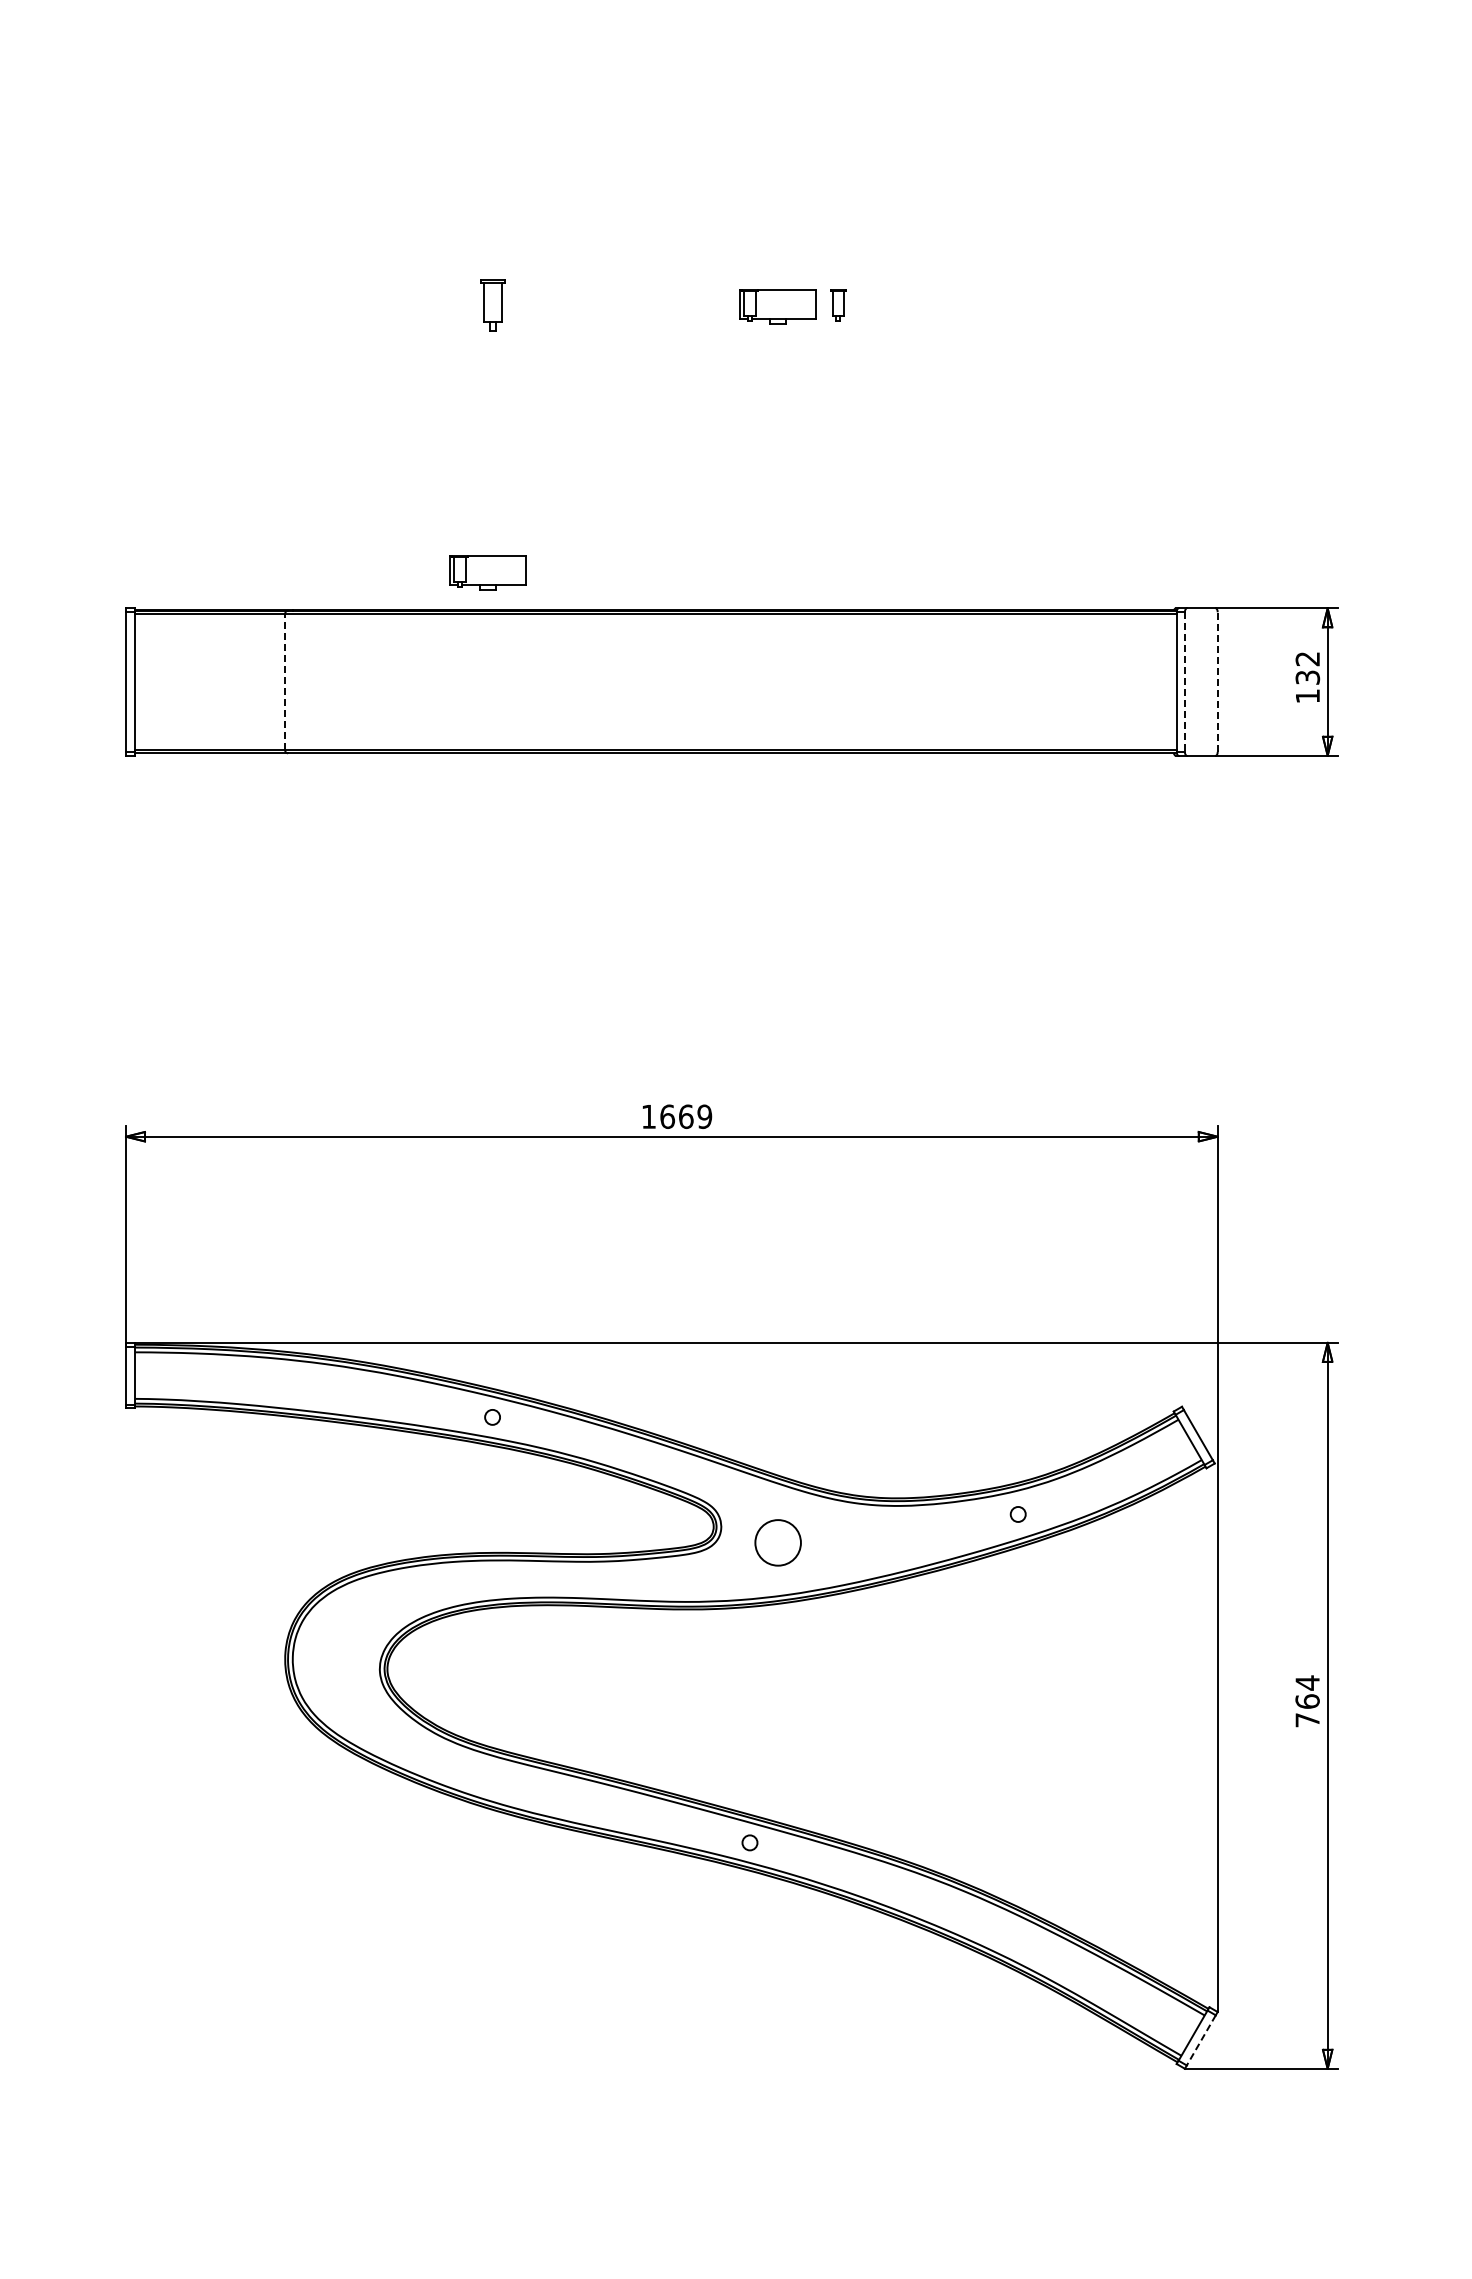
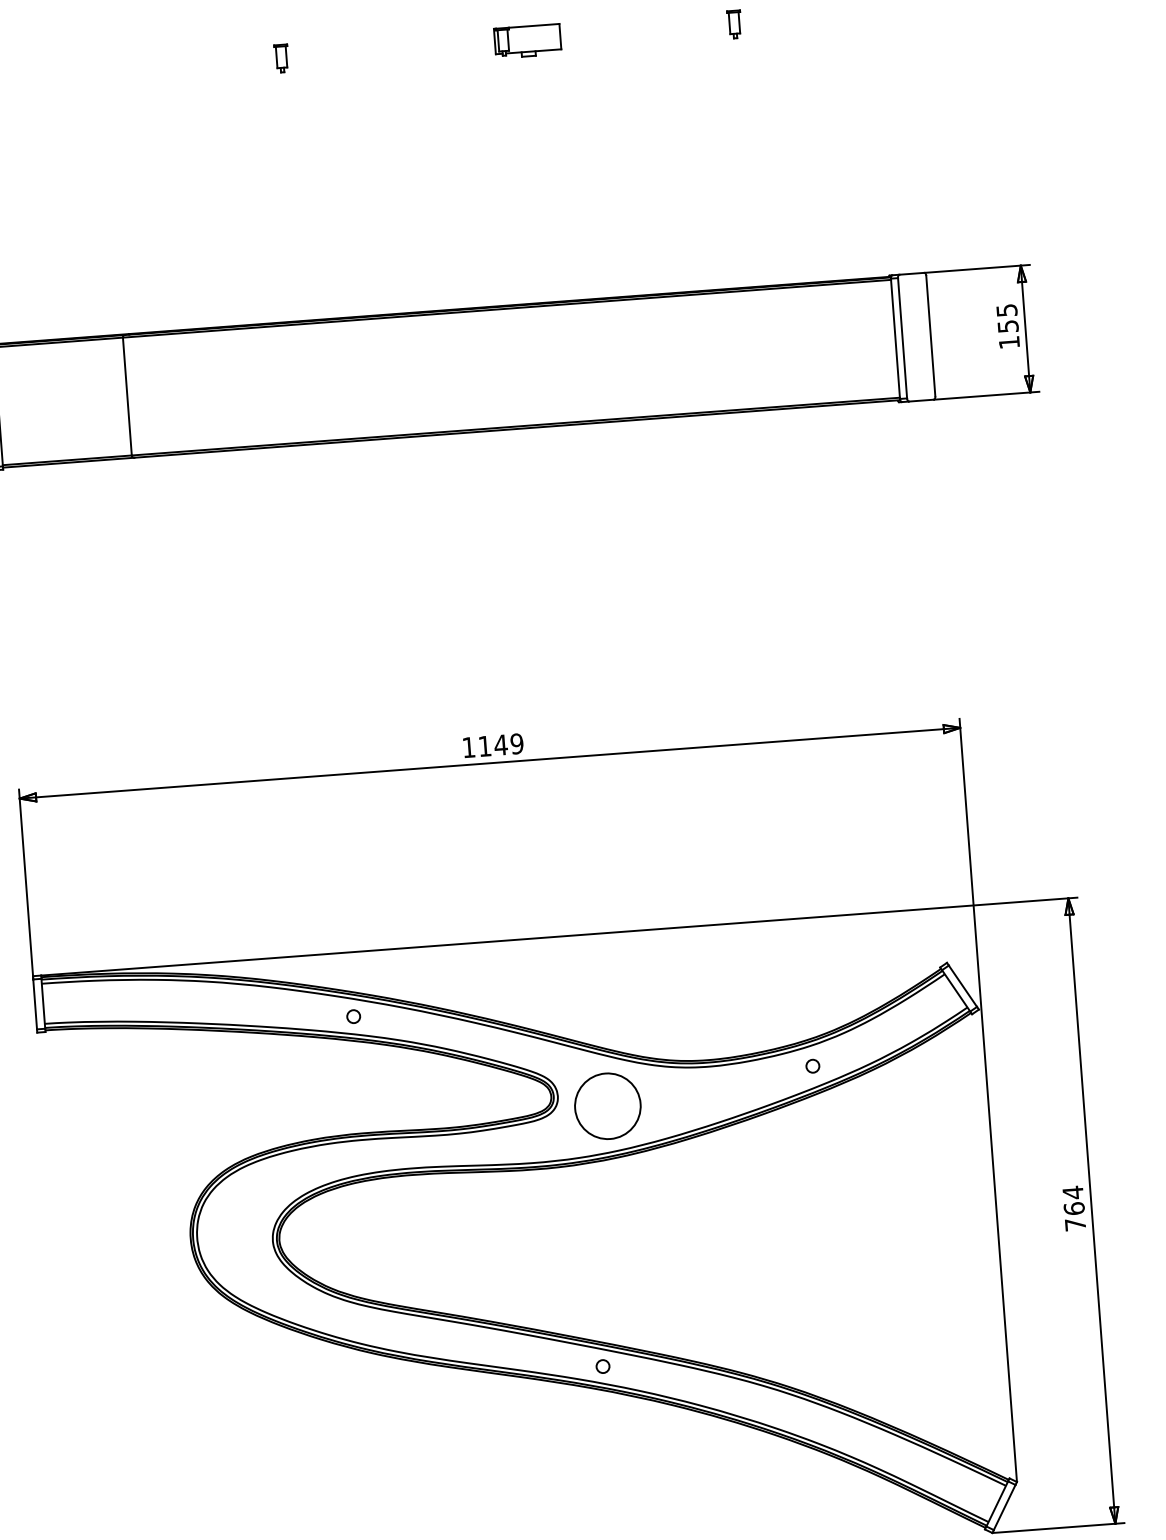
part: (492, 305) -> (281, 58), size x0.62
part: (838, 305) -> (734, 24), moved
part: (487, 572) -> (294, 289), removed
text: (1307, 668) -> (1007, 318), 132 -> 155
line: (285, 681) -> (127, 396), dashed -> solid
line: (1184, 682) -> (902, 338), dashed -> solid
line: (1217, 682) -> (930, 336), dashed -> solid
text: (676, 1116) -> (492, 745), 1669 -> 1149
circle: (778, 1542) -> (608, 1105), size x1.67
line: (1201, 2040) -> (1004, 1507), dashed -> solid

